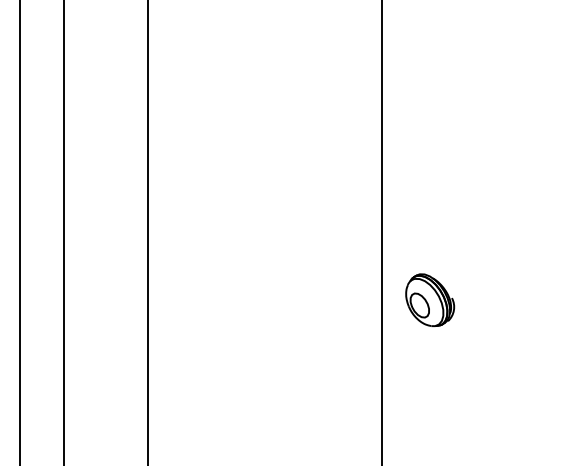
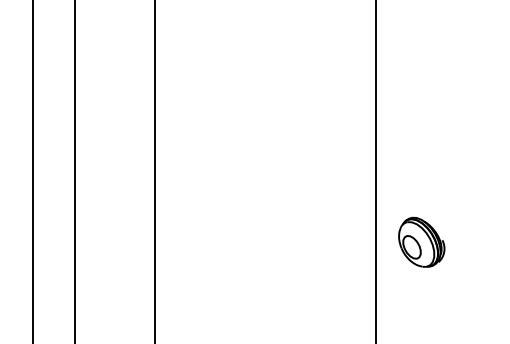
part: (430, 299) -> (422, 241), moved

